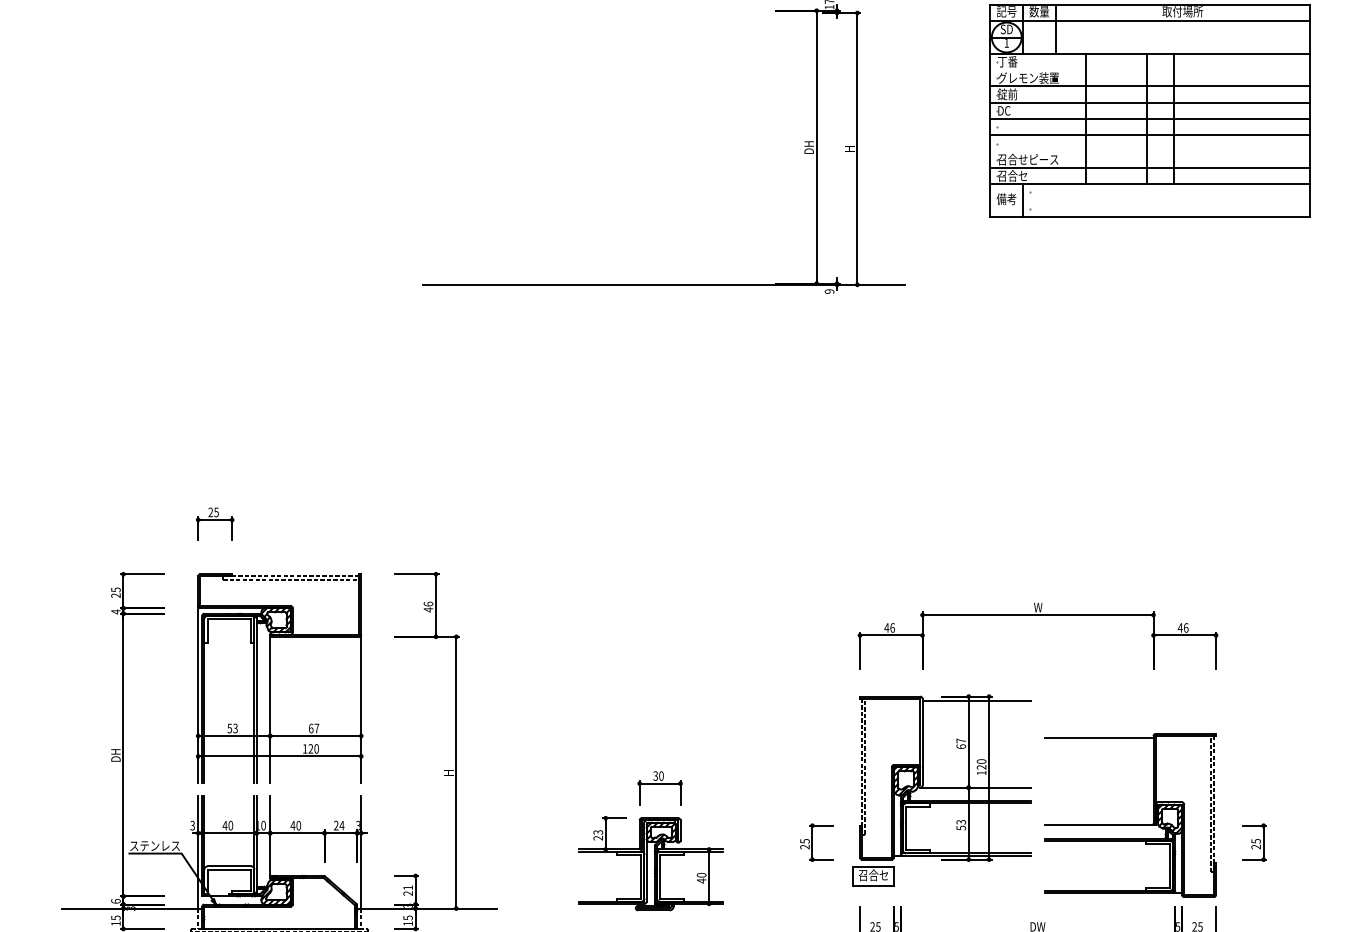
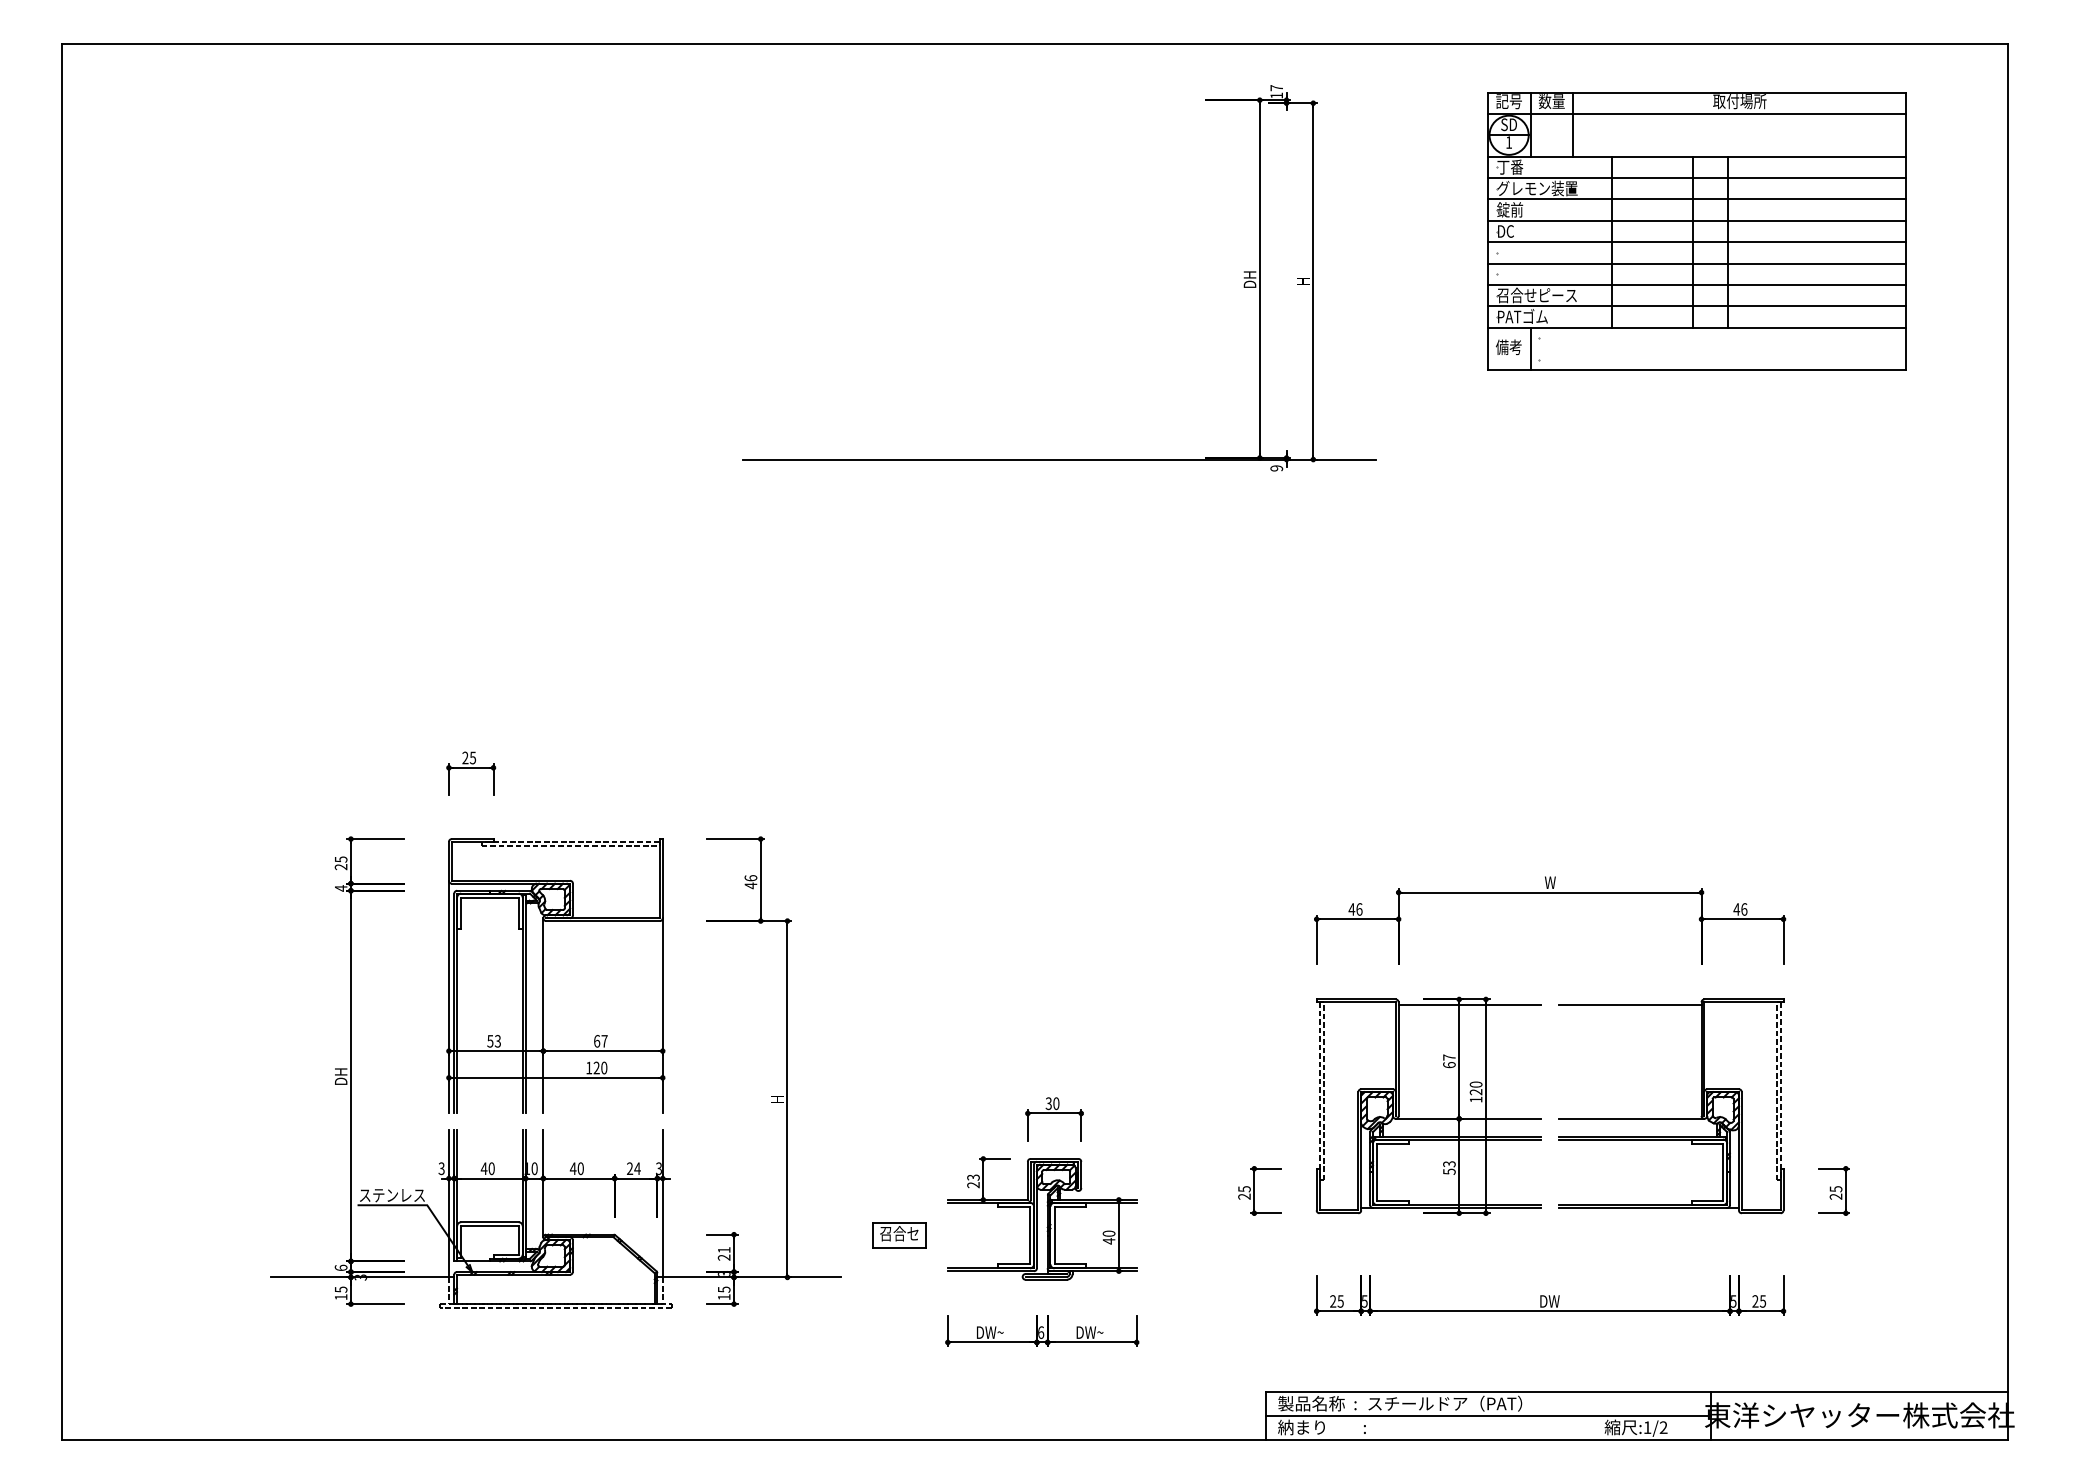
line: (1149, 70) -> (1696, 178), added
line: (1149, 151) -> (1696, 284), added
text: (1016, 175) -> (1522, 316), 召合セ -> PATゴム
part: (1130, 824) -> (1671, 1118), moved
part: (873, 876) -> (899, 1235), moved

